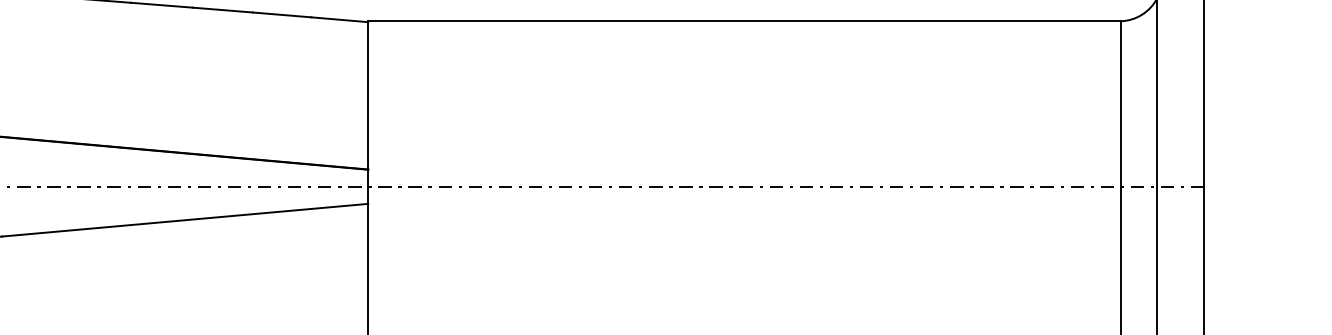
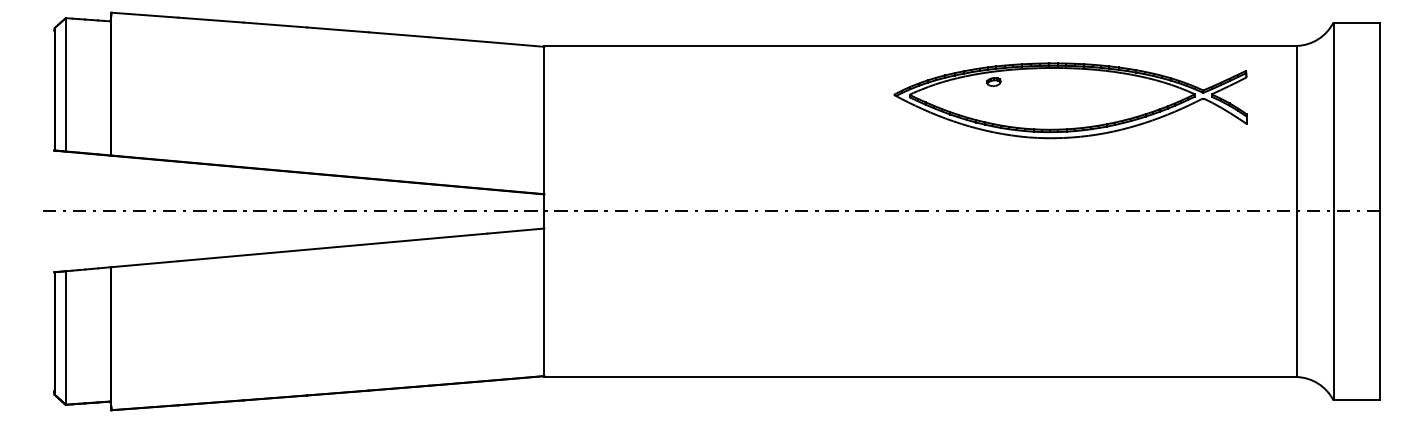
part: (894, 75) -> (1070, 100), added

